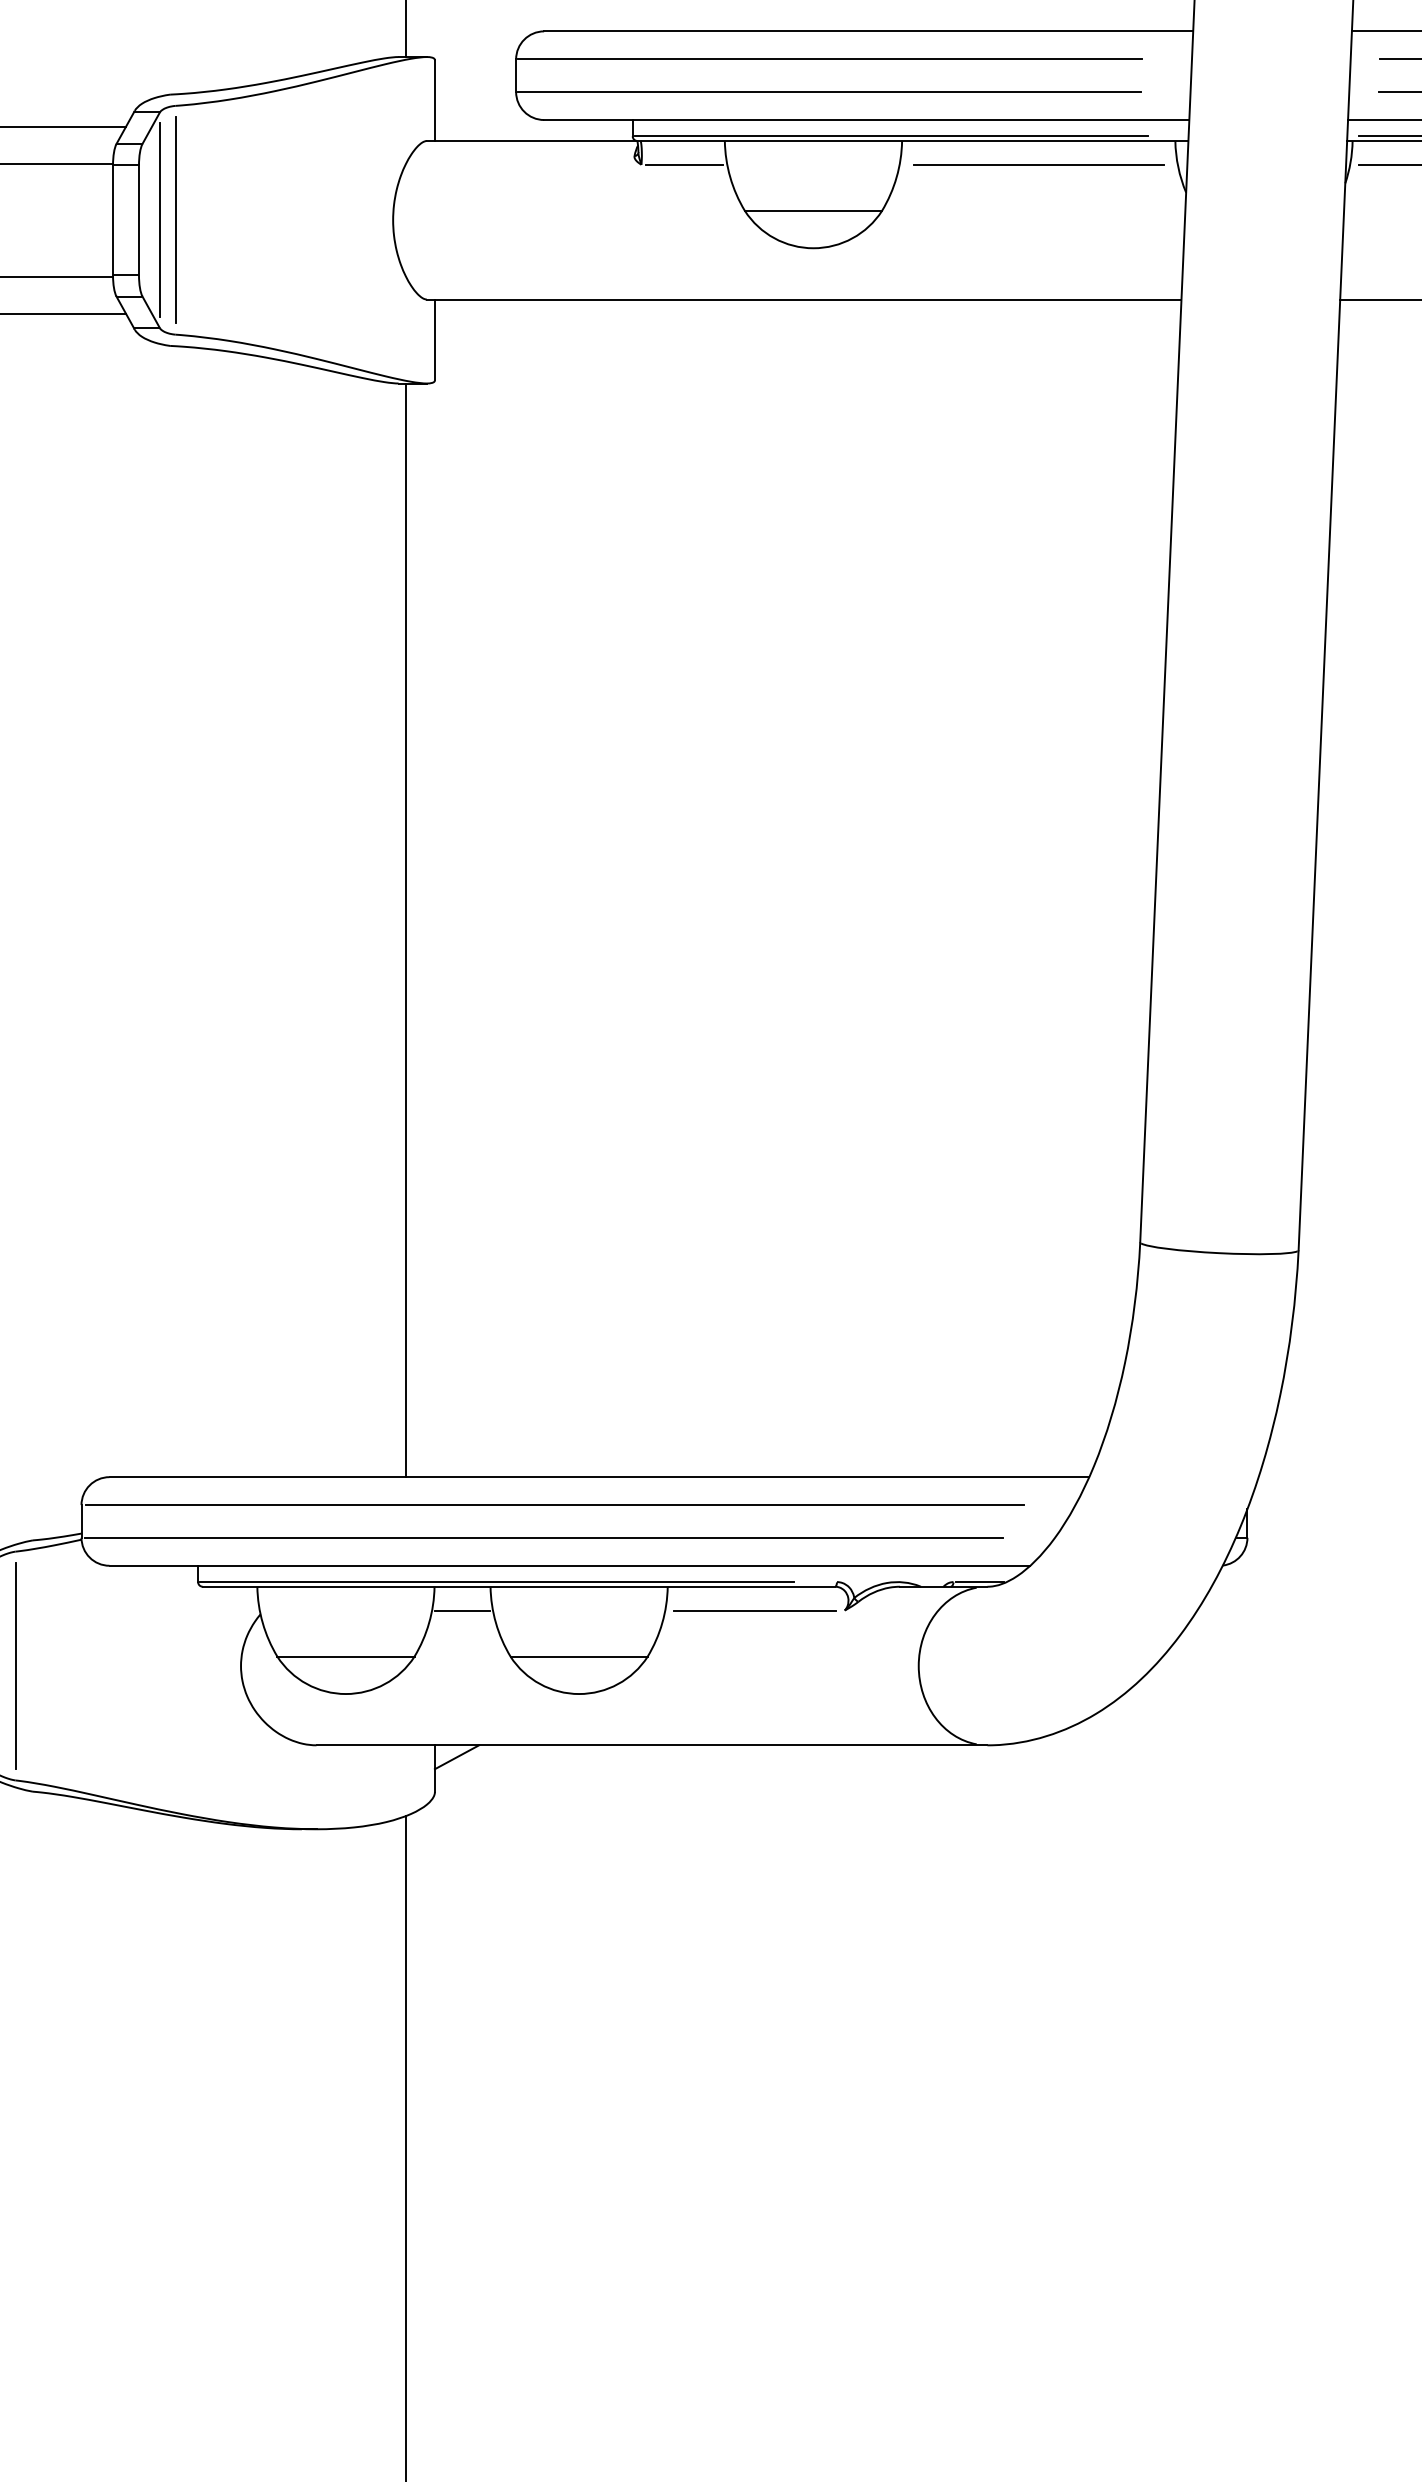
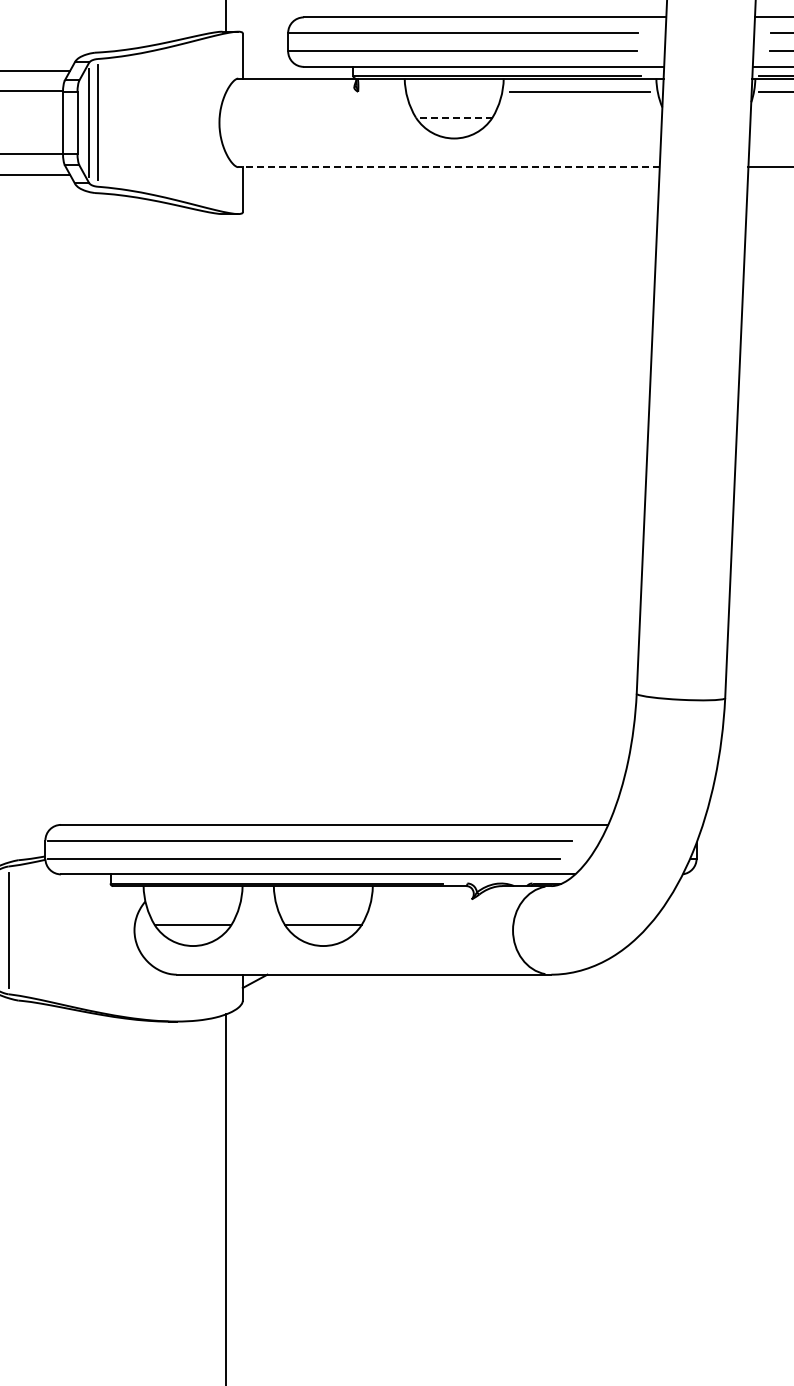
line: (683, 164) -> (381, 91), removed
line: (812, 210) -> (453, 117), solid -> dashed
line: (804, 300) -> (449, 167), solid -> dashed
line: (405, 930) -> (226, 519), removed
line: (461, 1610) -> (257, 899), removed
line: (754, 1610) -> (421, 899), removed

